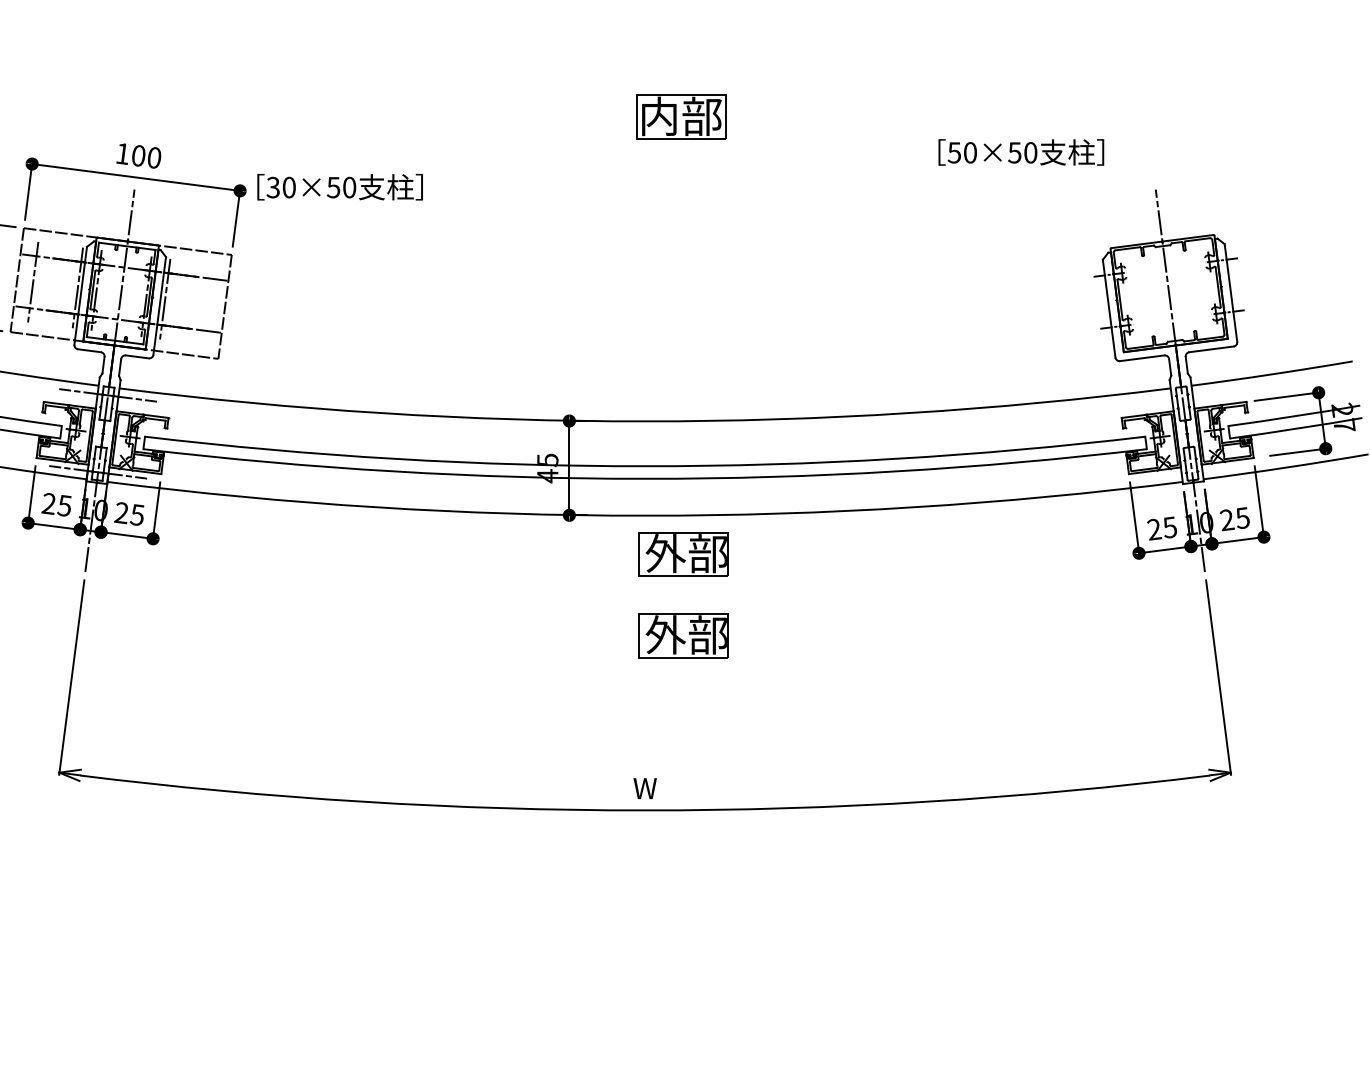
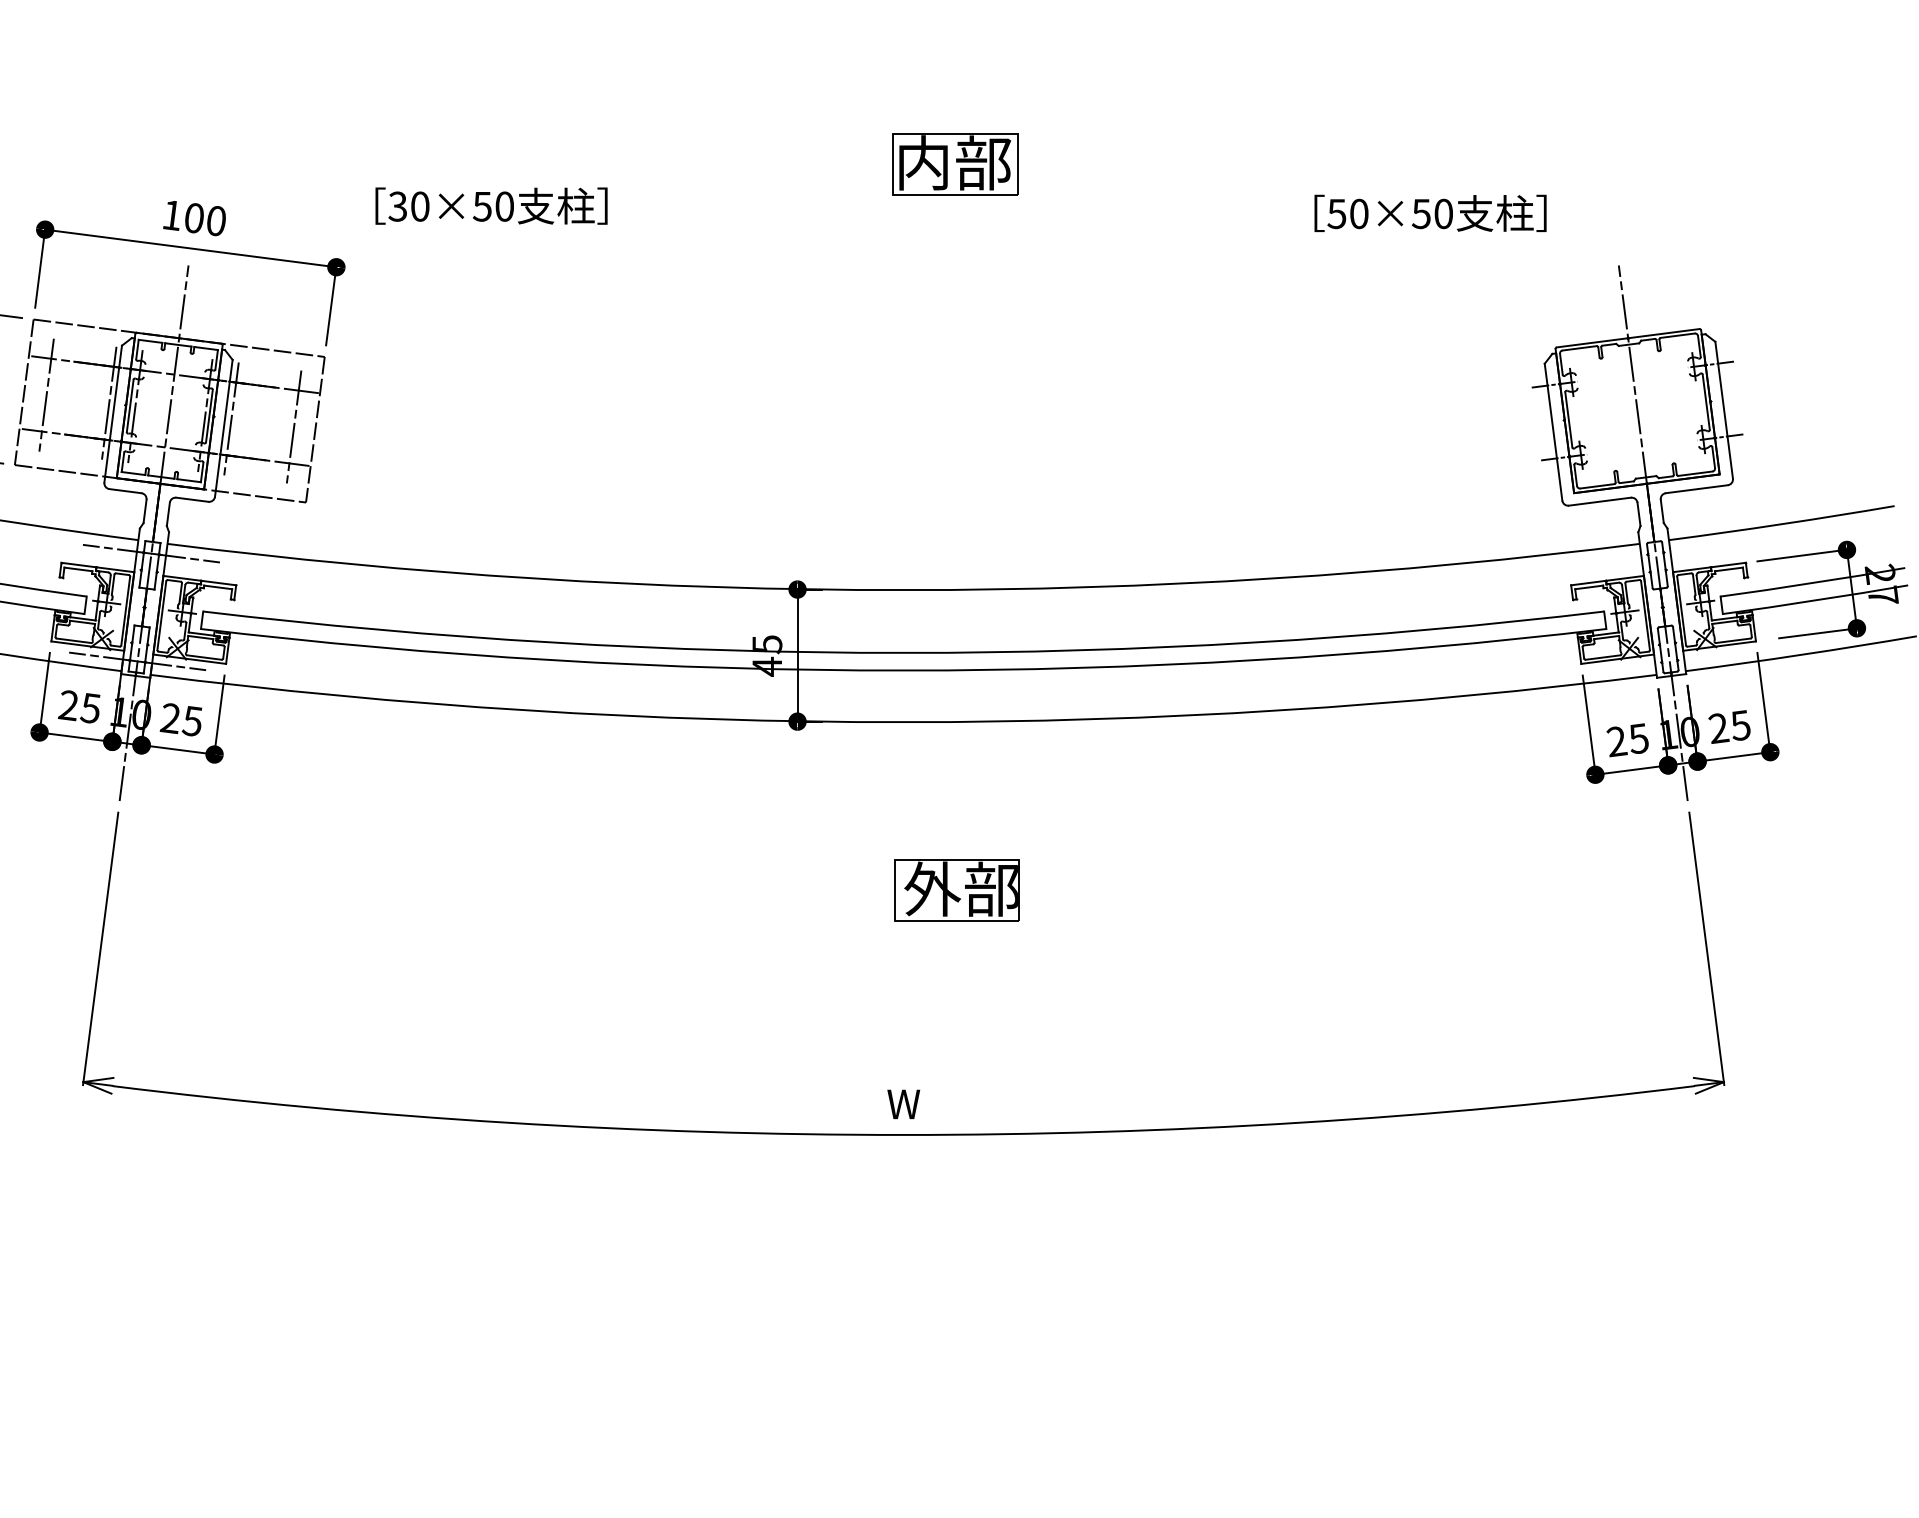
text: (340, 186) -> (491, 205), moved
line: (209, 304) -> (293, 426), added
part: (682, 554) -> (956, 776), removed

